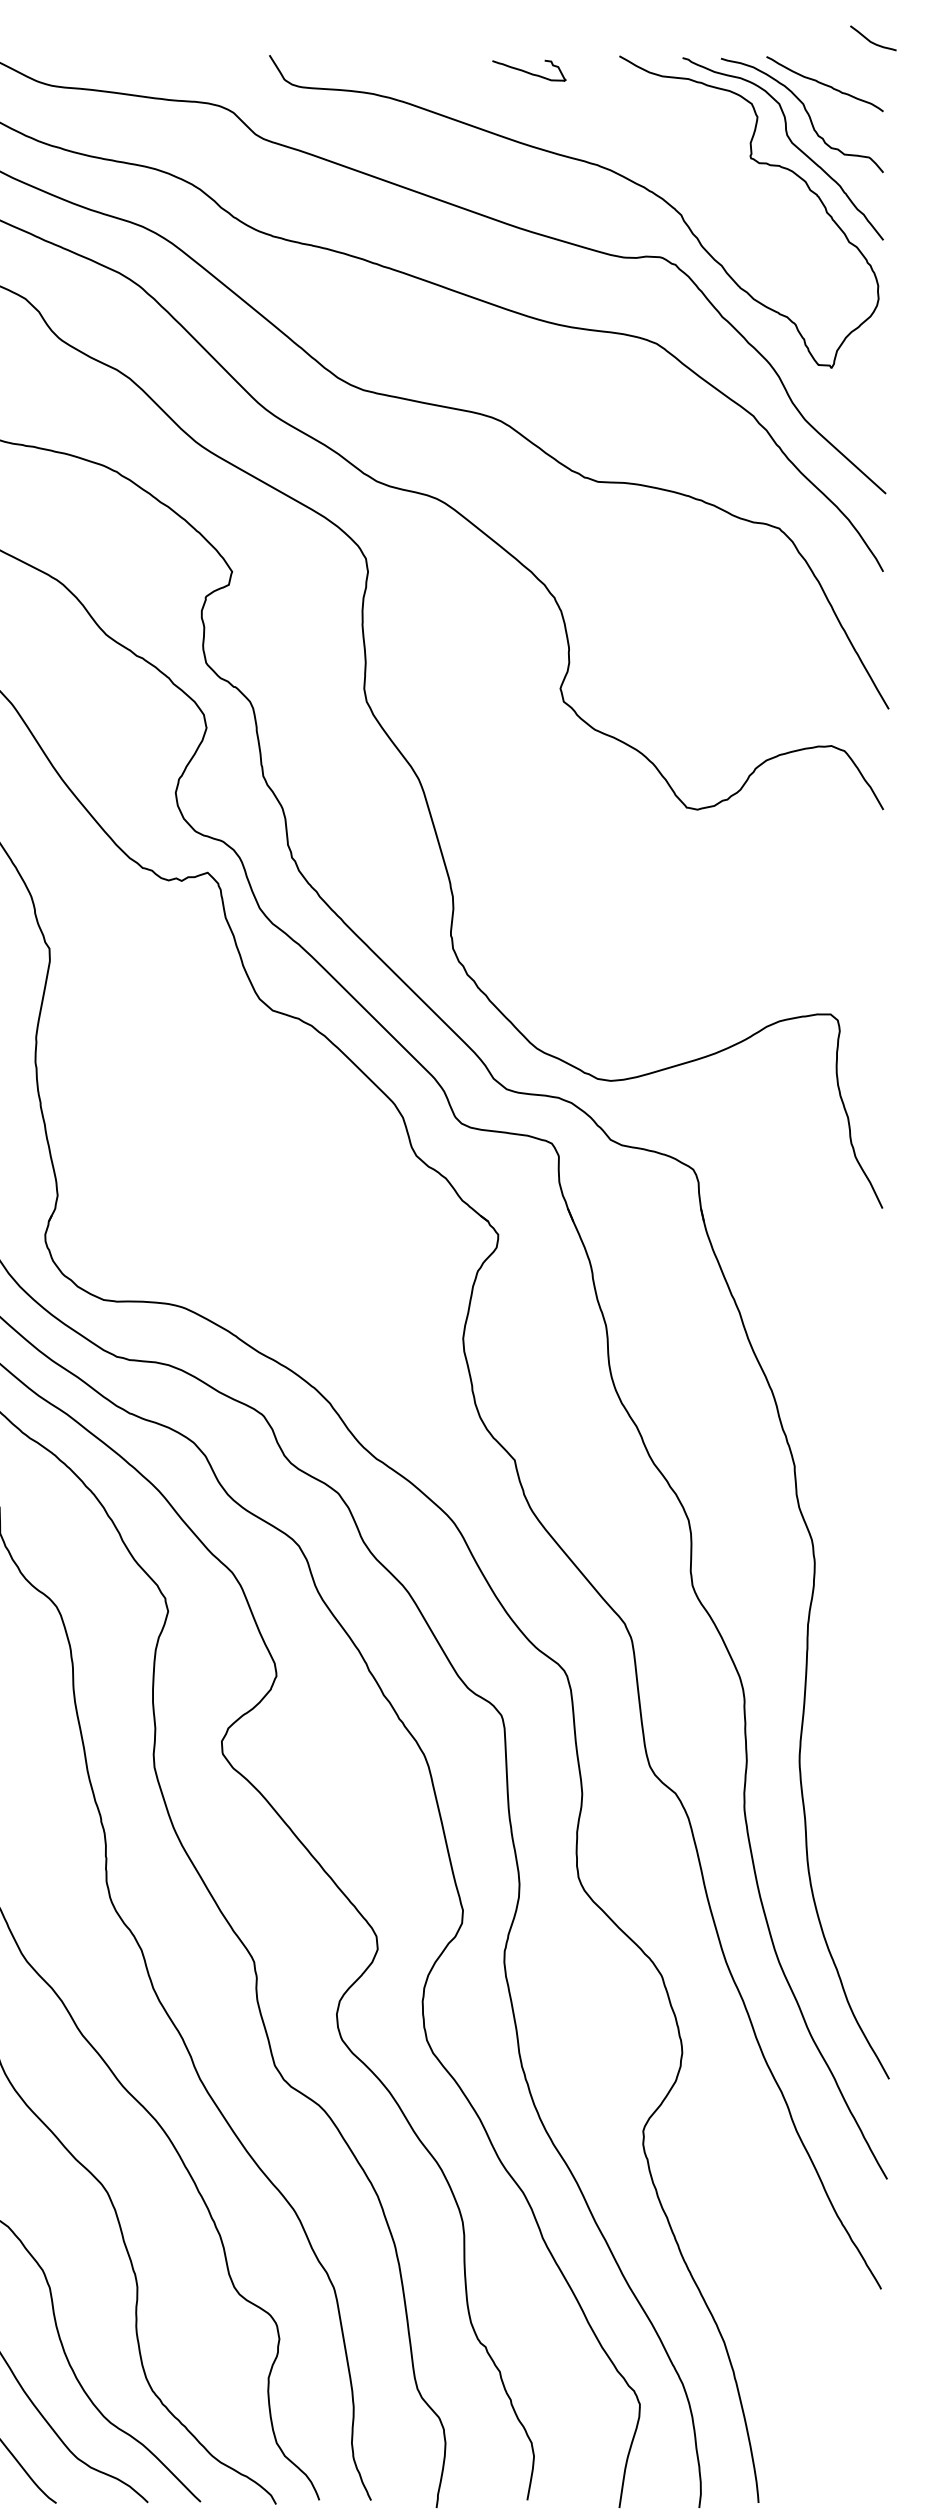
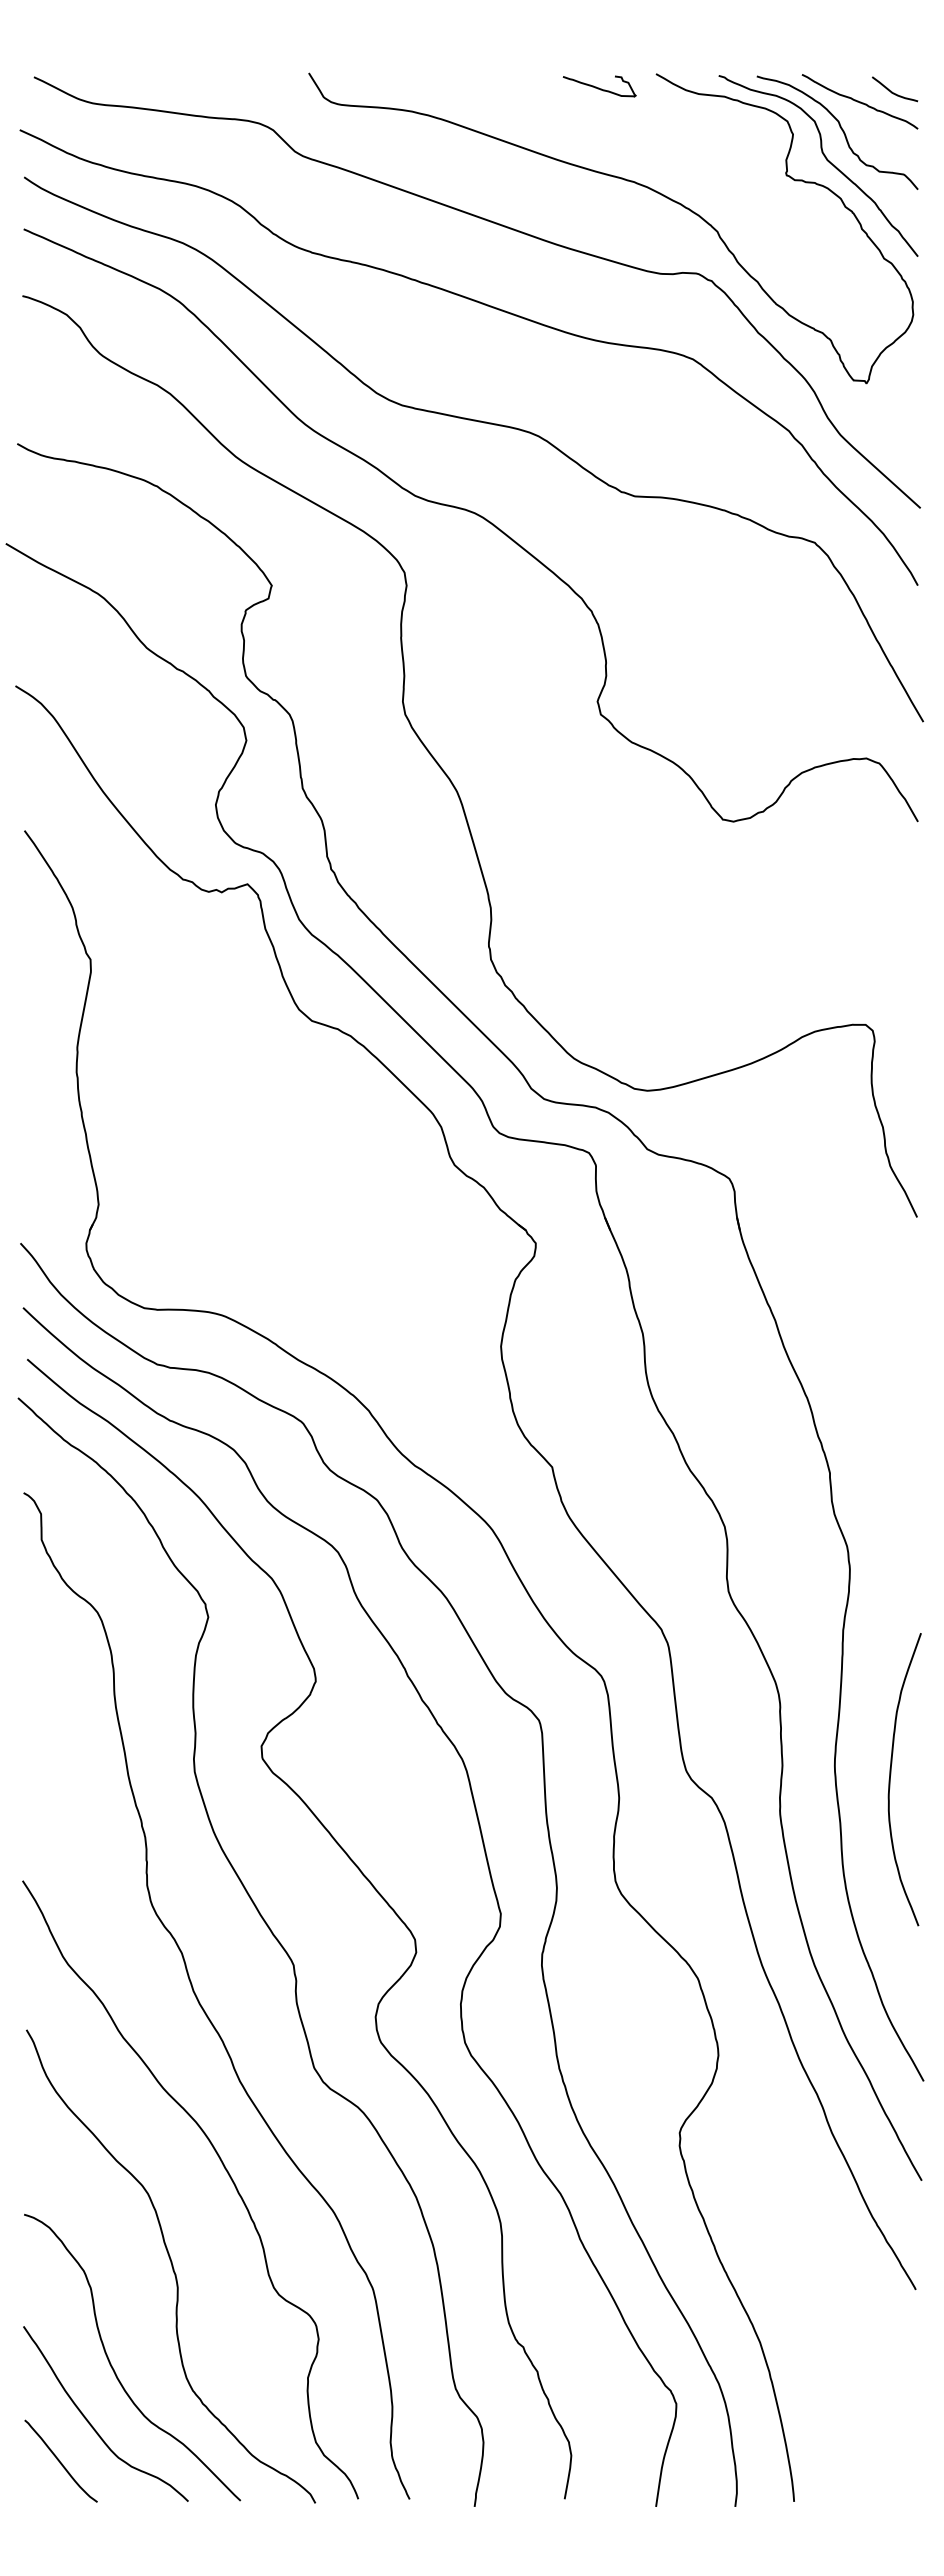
curve: (872, 41) -> (894, 92), moved
curve: (529, 71) -> (599, 87), moved
curve: (856, 1769) -> (891, 1774), added

